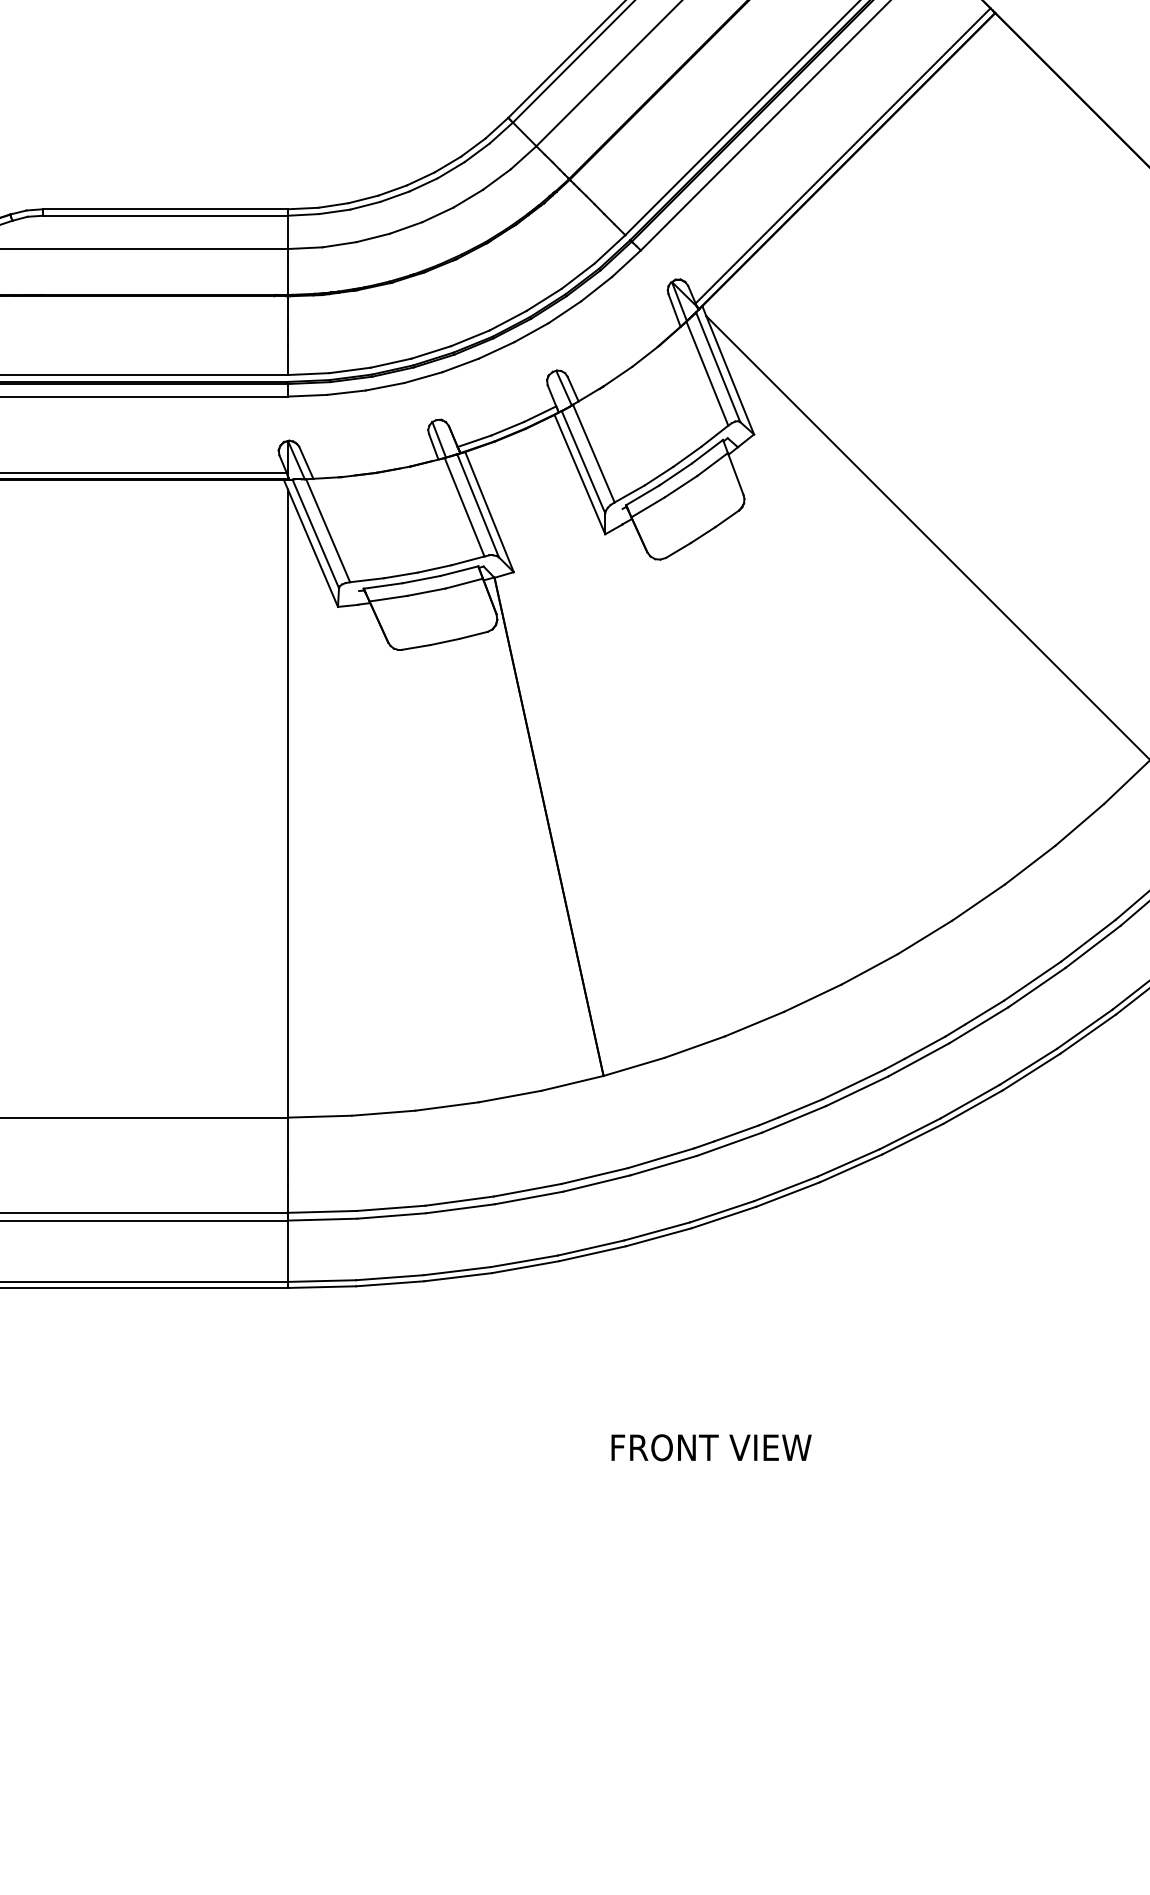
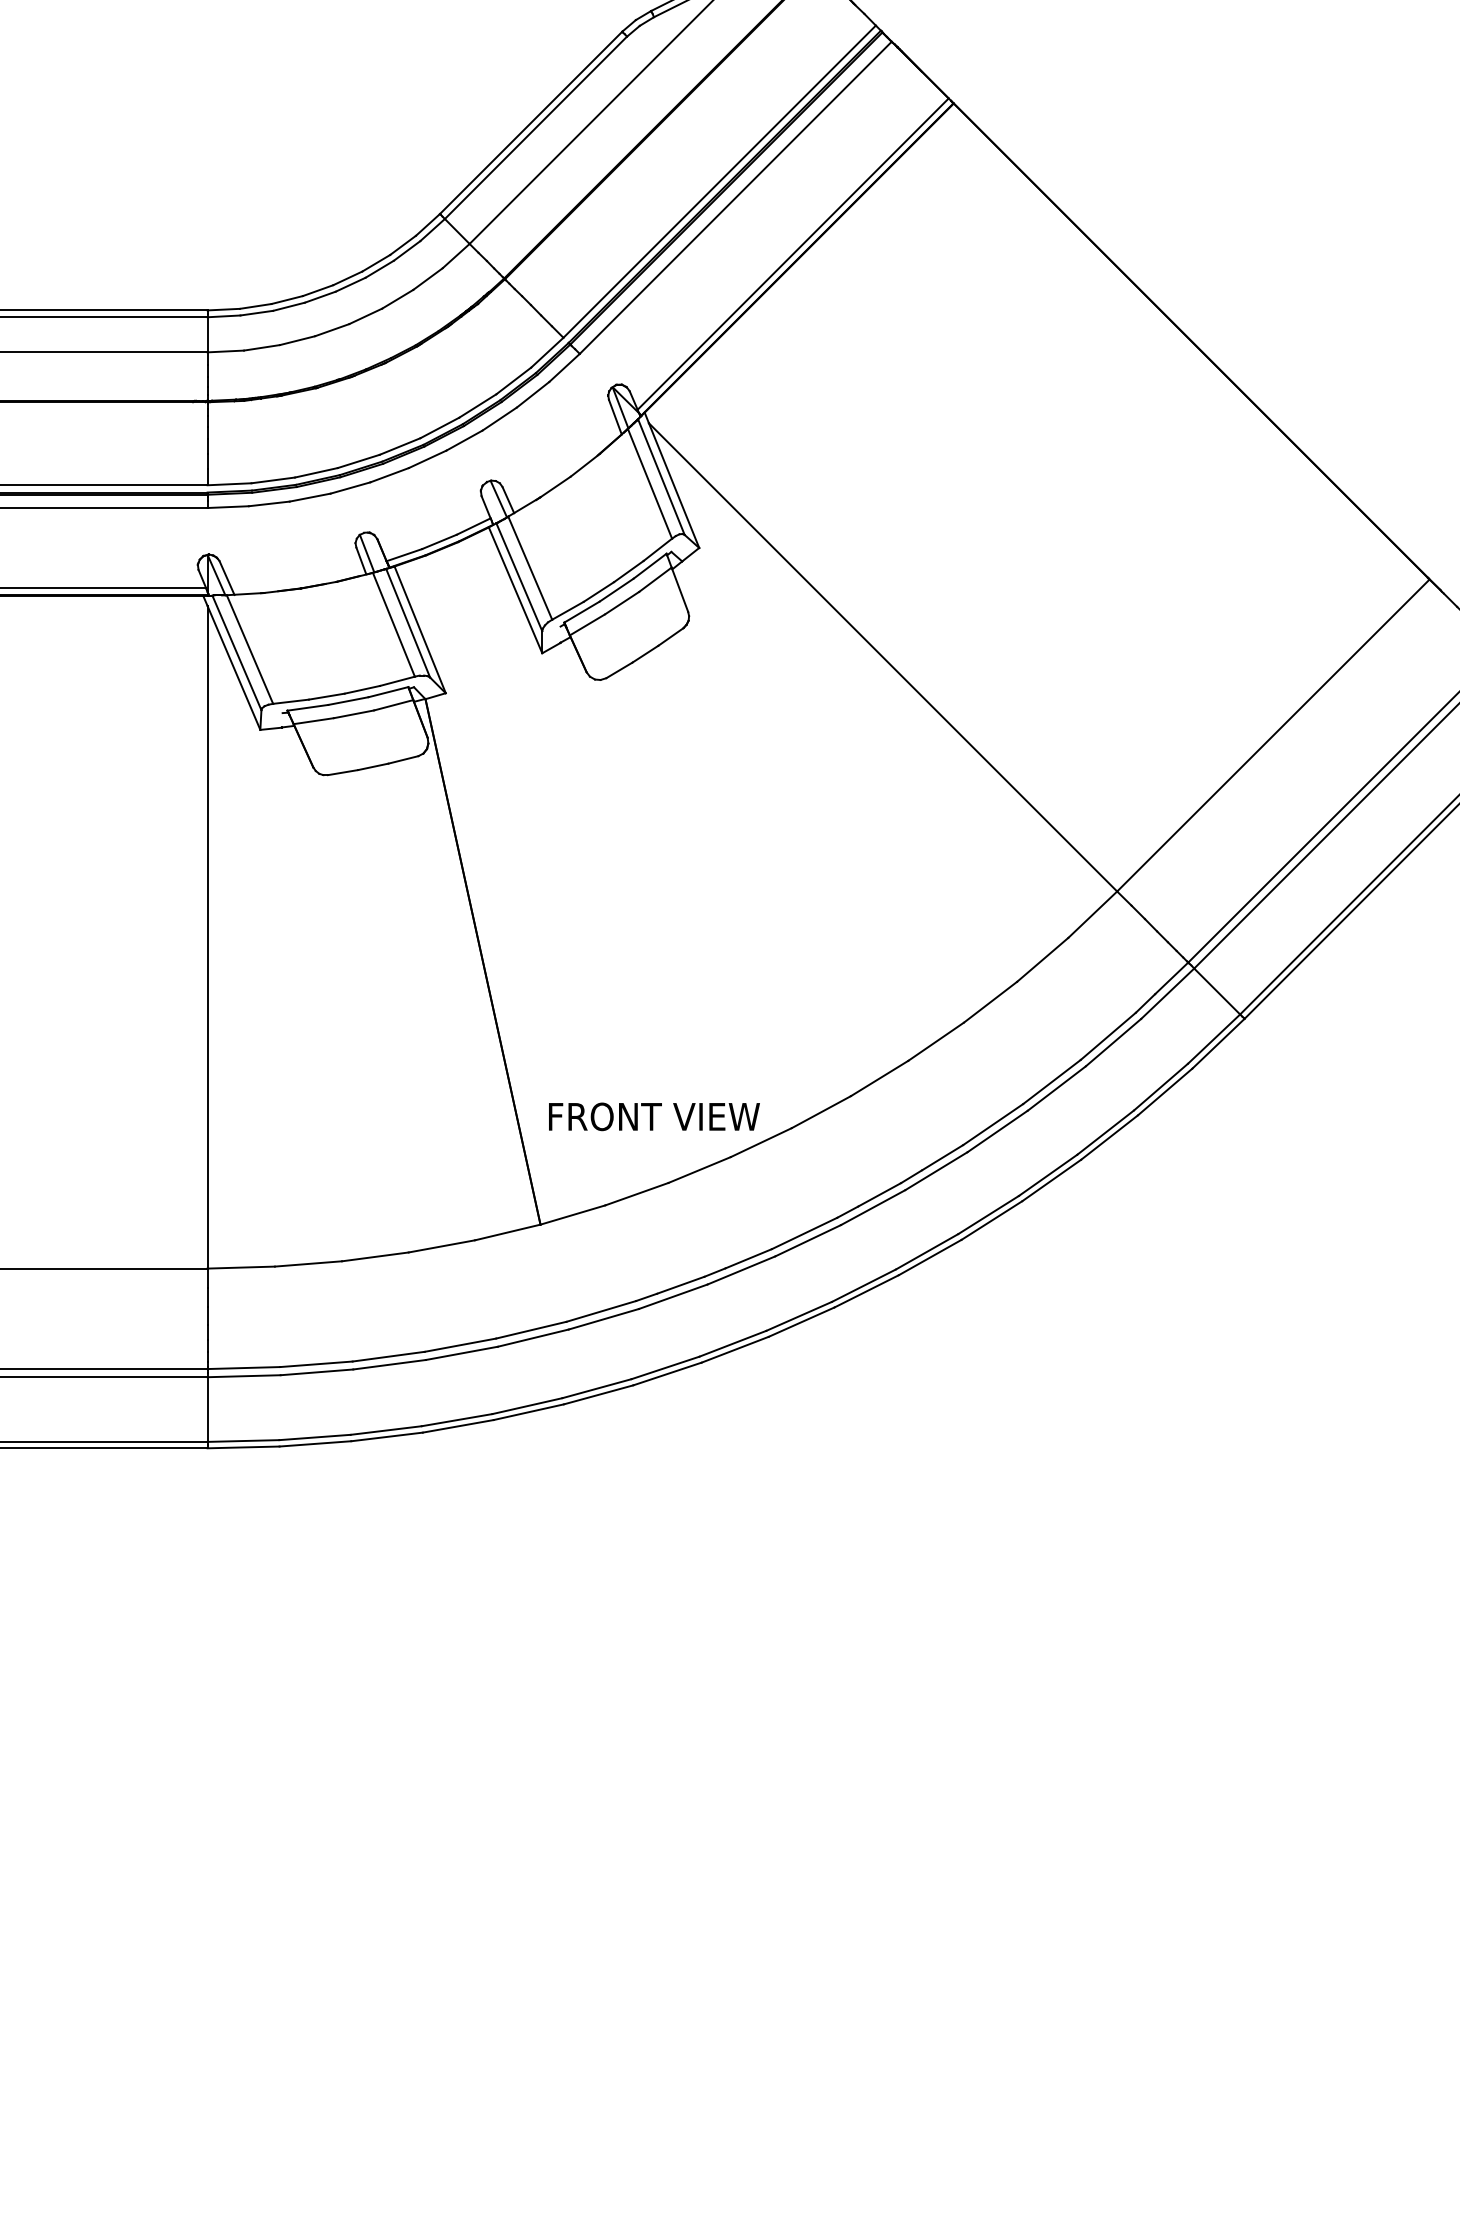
text: (711, 1447) -> (654, 1116), moved

